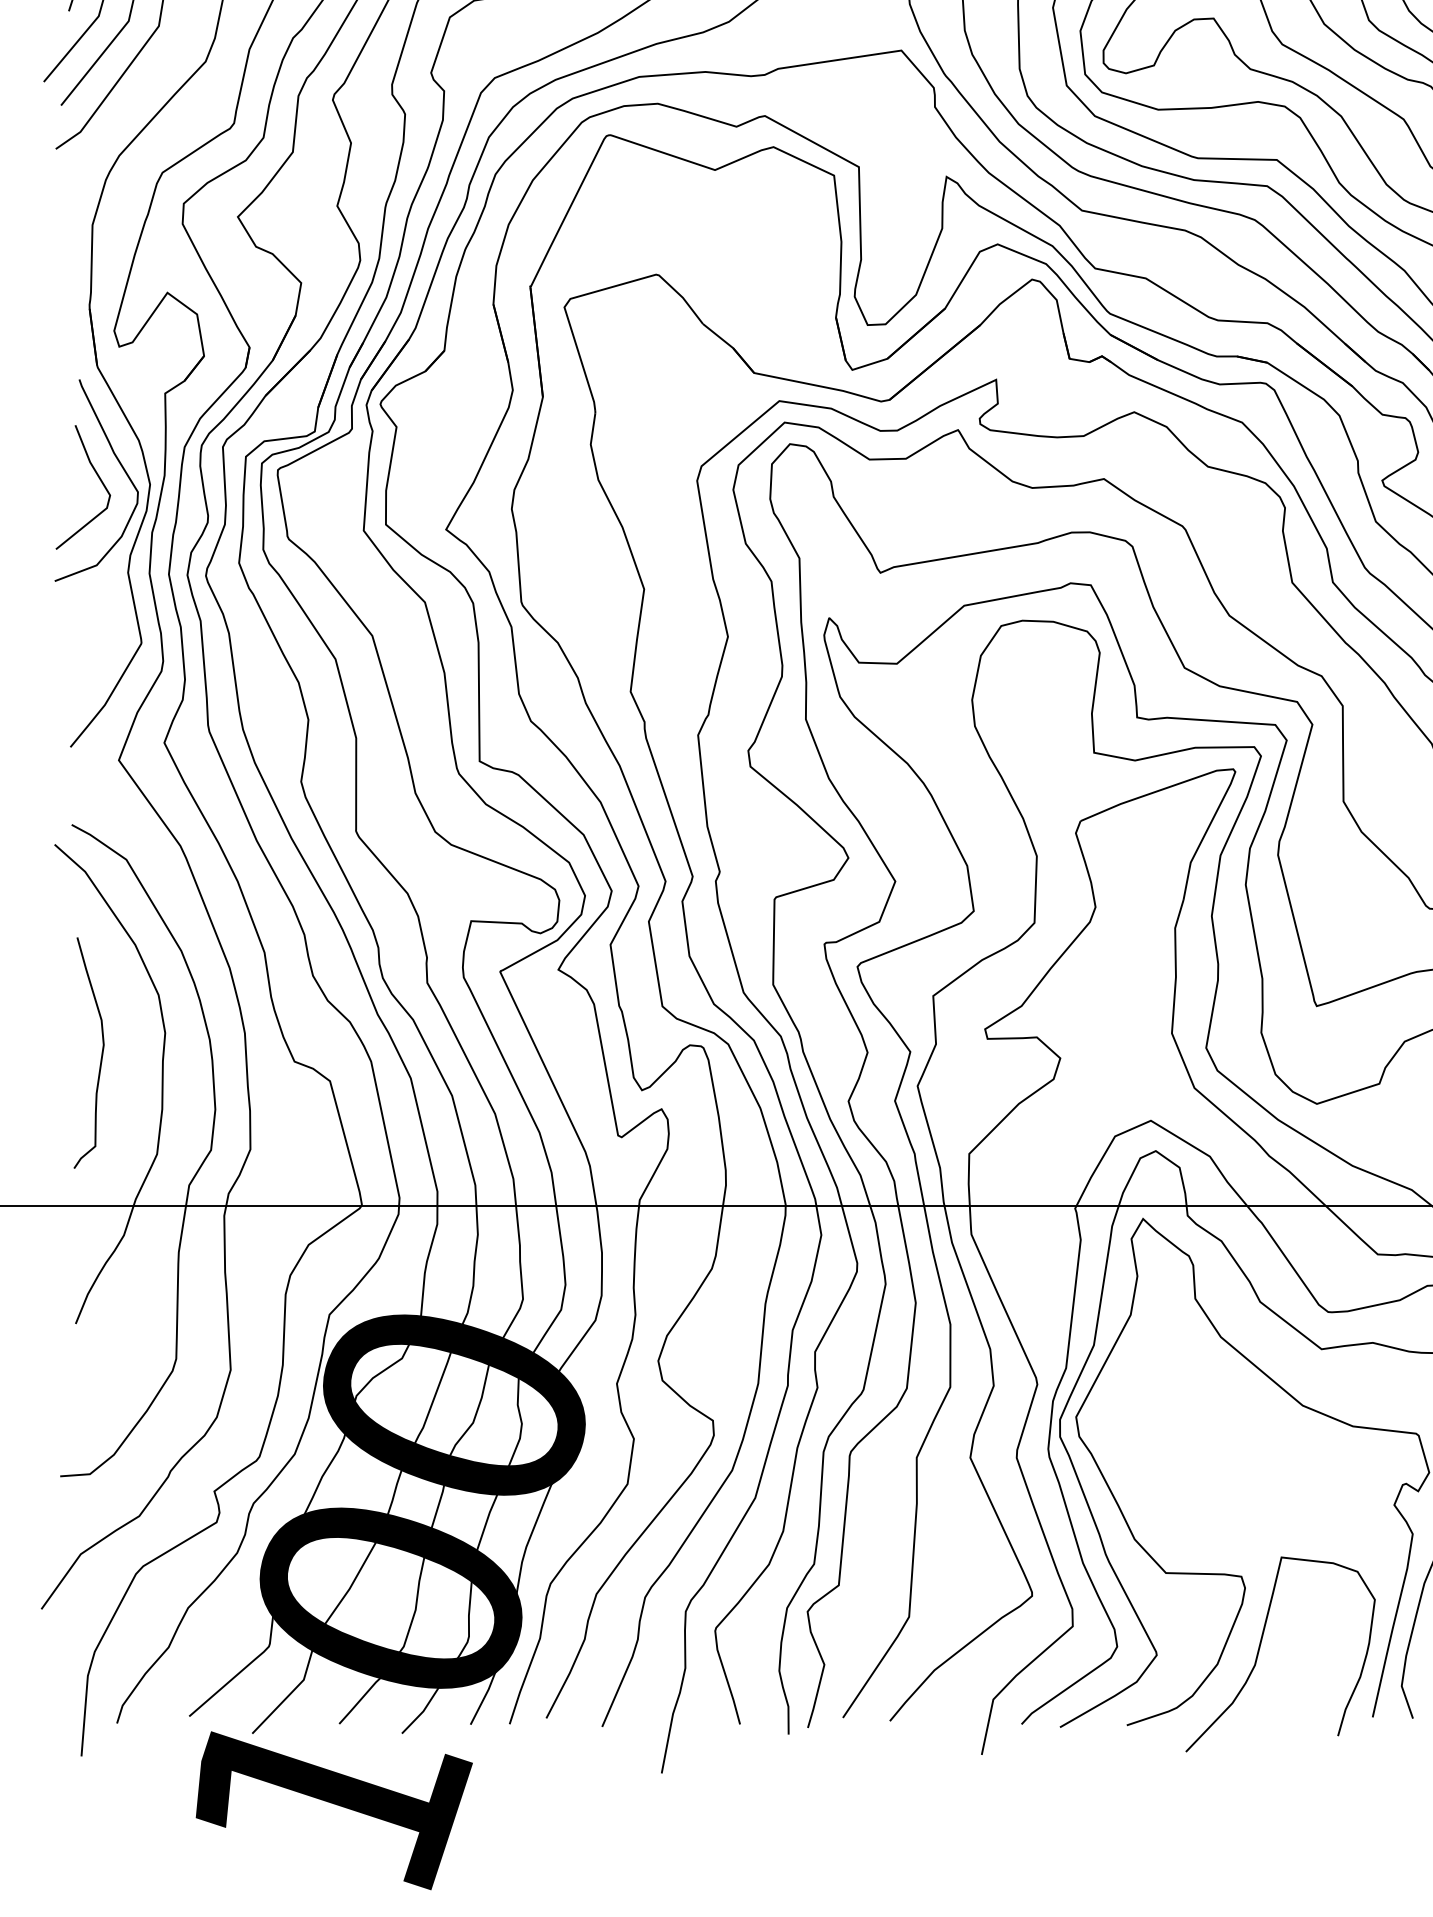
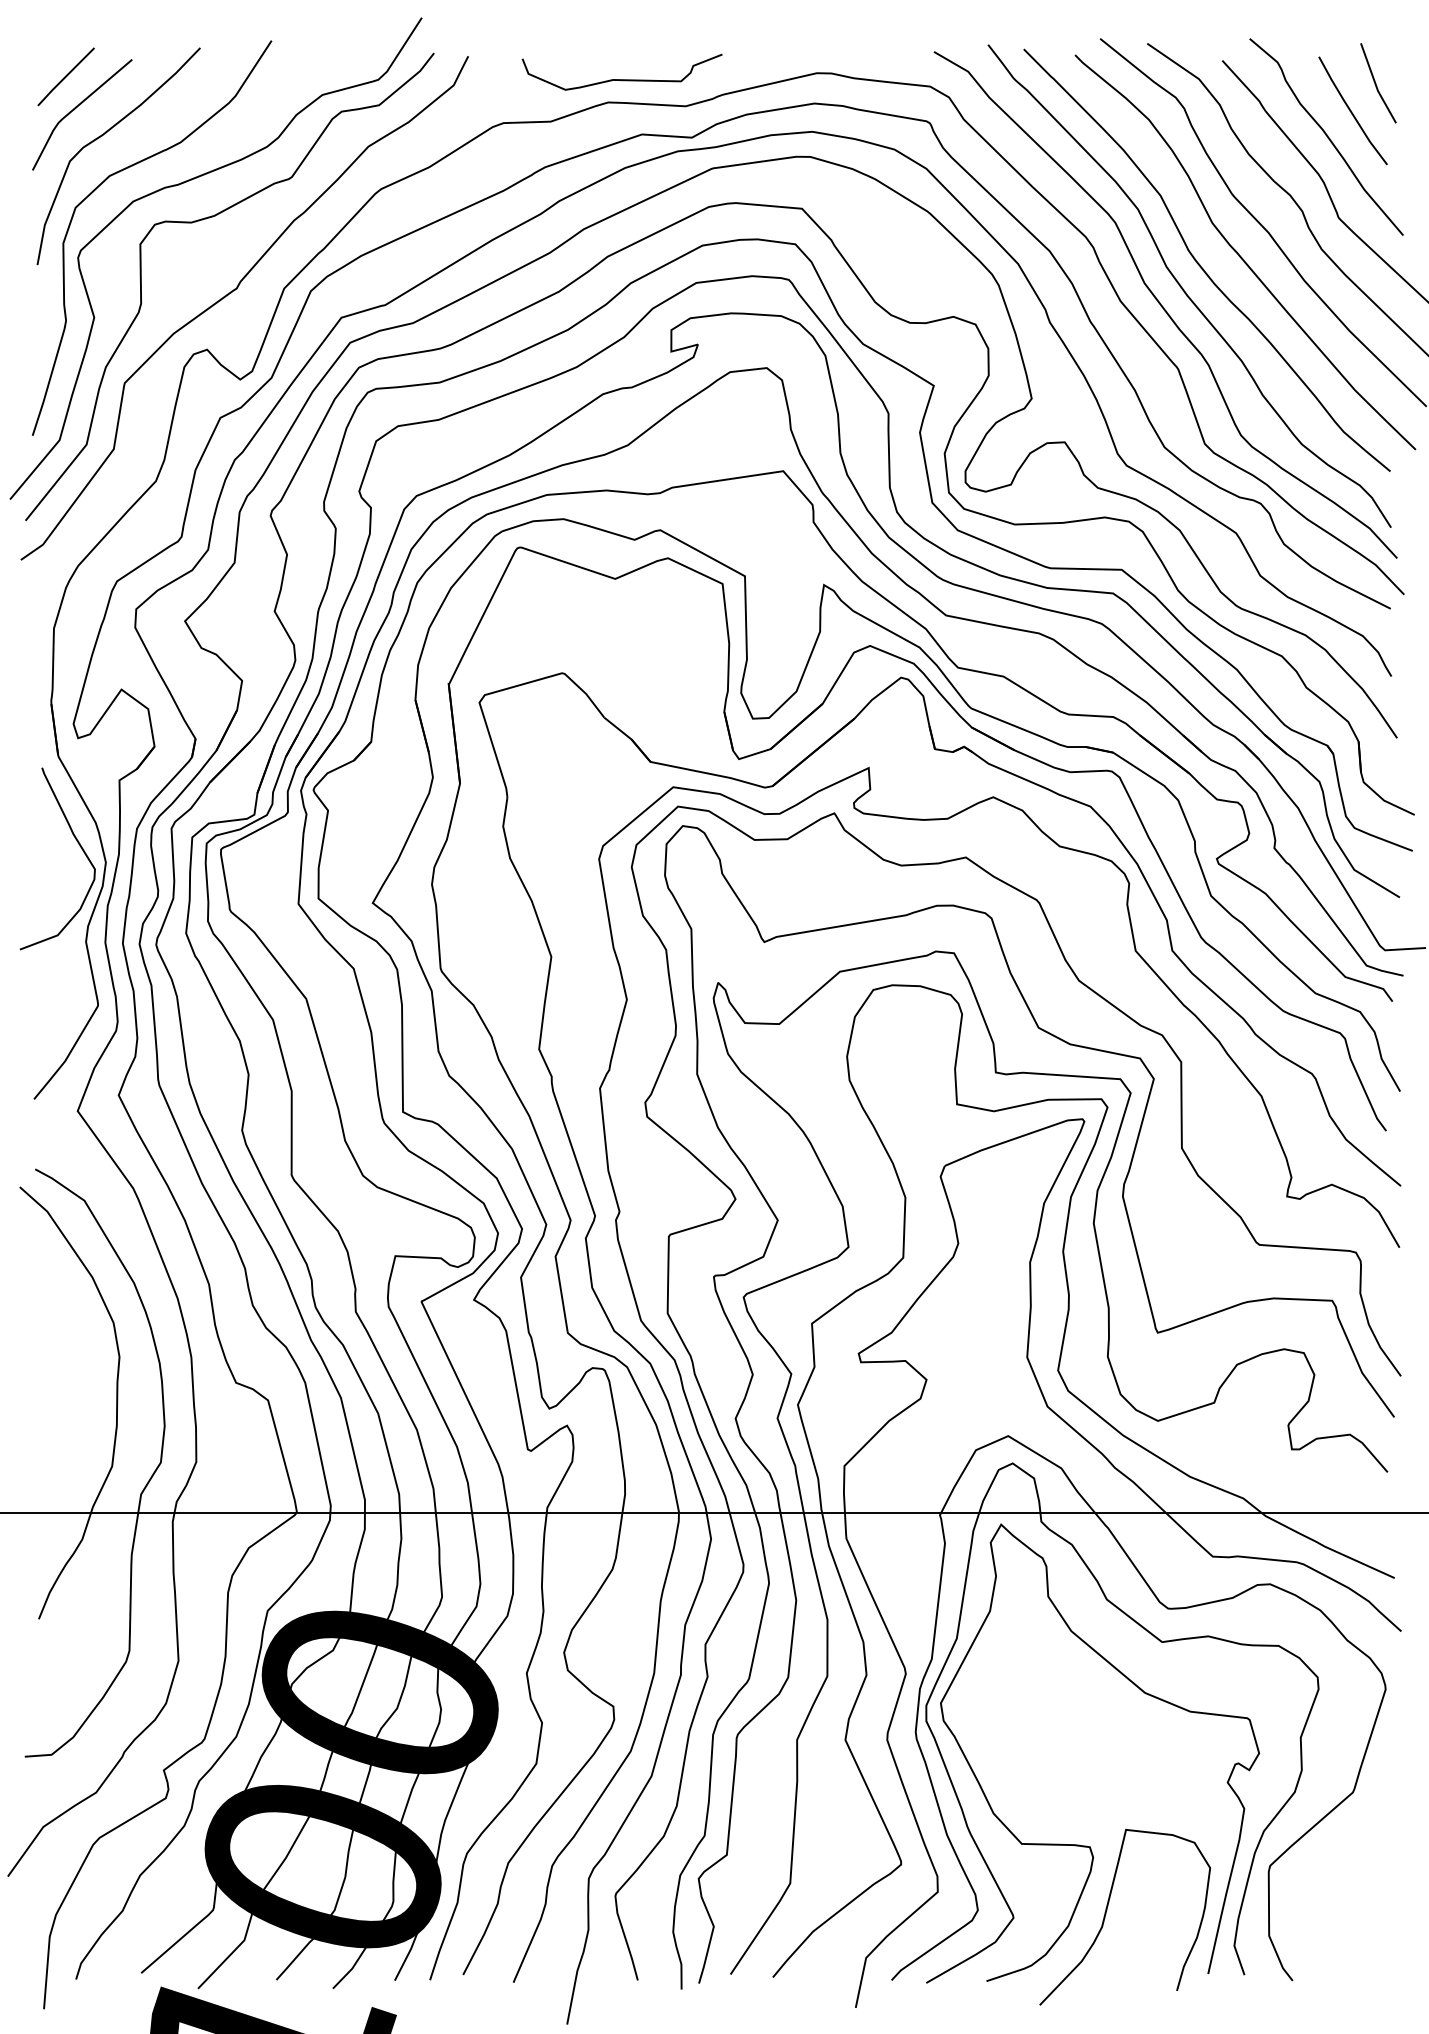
line: (98, 479) -> (59, 857), removed
curve: (100, 1054) -> (61, 1376), removed

